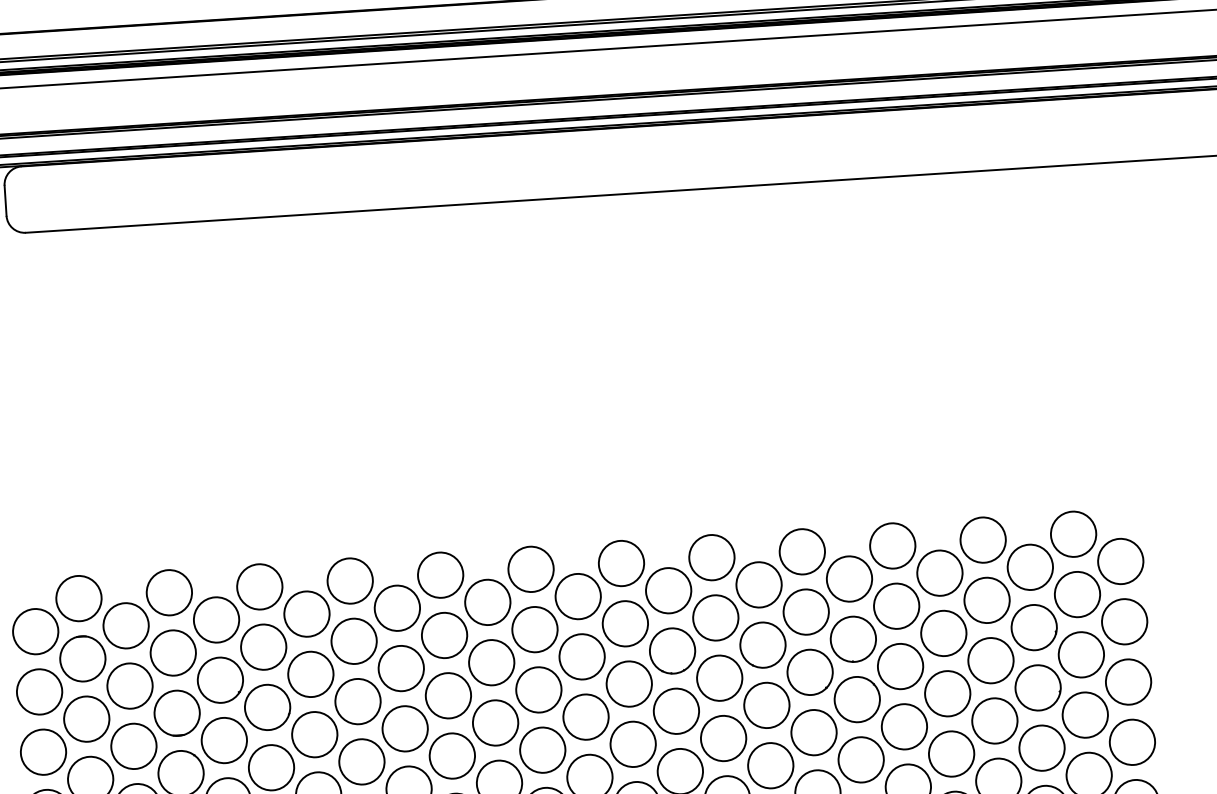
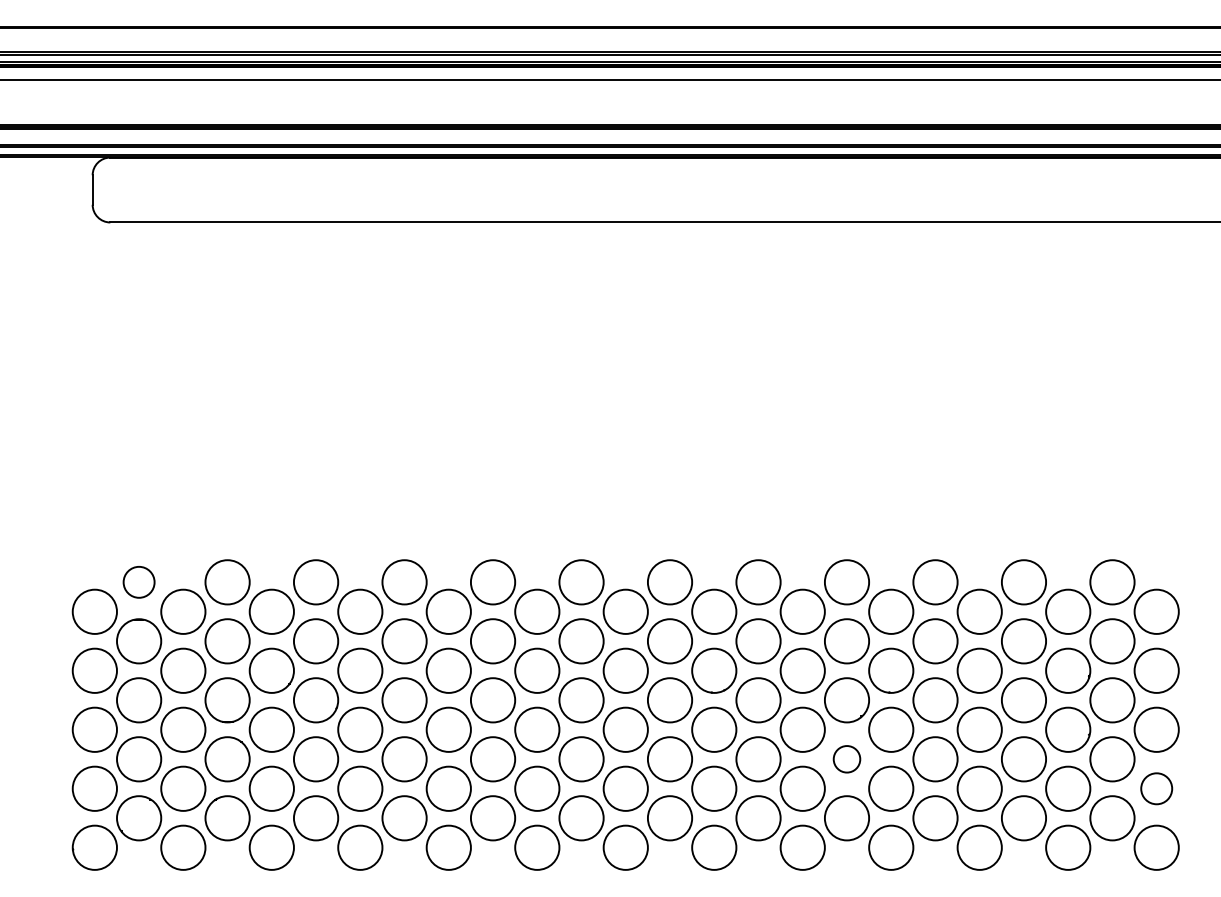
circle: (79, 598) -> (139, 582), size x0.7
circle: (813, 732) -> (846, 759), size x0.6
circle: (1132, 742) -> (1156, 788), size x0.7

